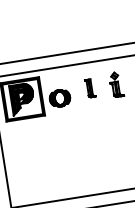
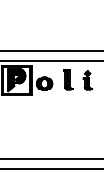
part: (90, 87) -> (68, 79), size x1.43

